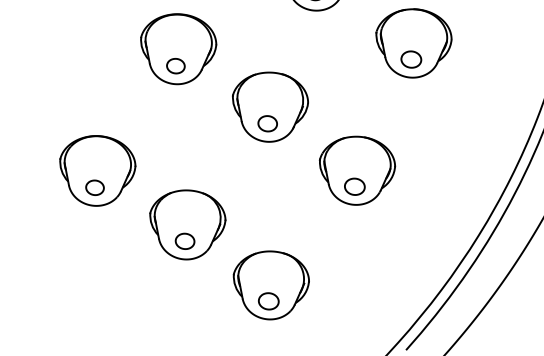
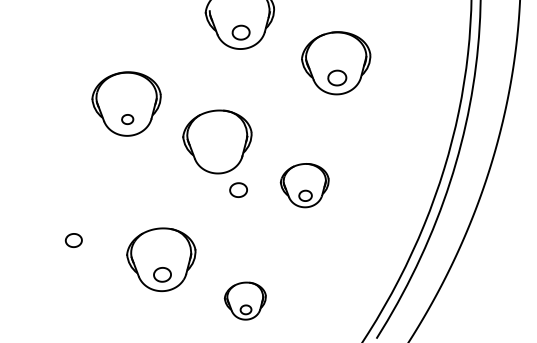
part: (175, 66) -> (127, 119), size x0.7
part: (267, 123) -> (238, 189), moved
part: (96, 170) -> (72, 224), removed
part: (355, 170) -> (304, 185), size x0.7
part: (270, 284) -> (245, 300), size x0.6

